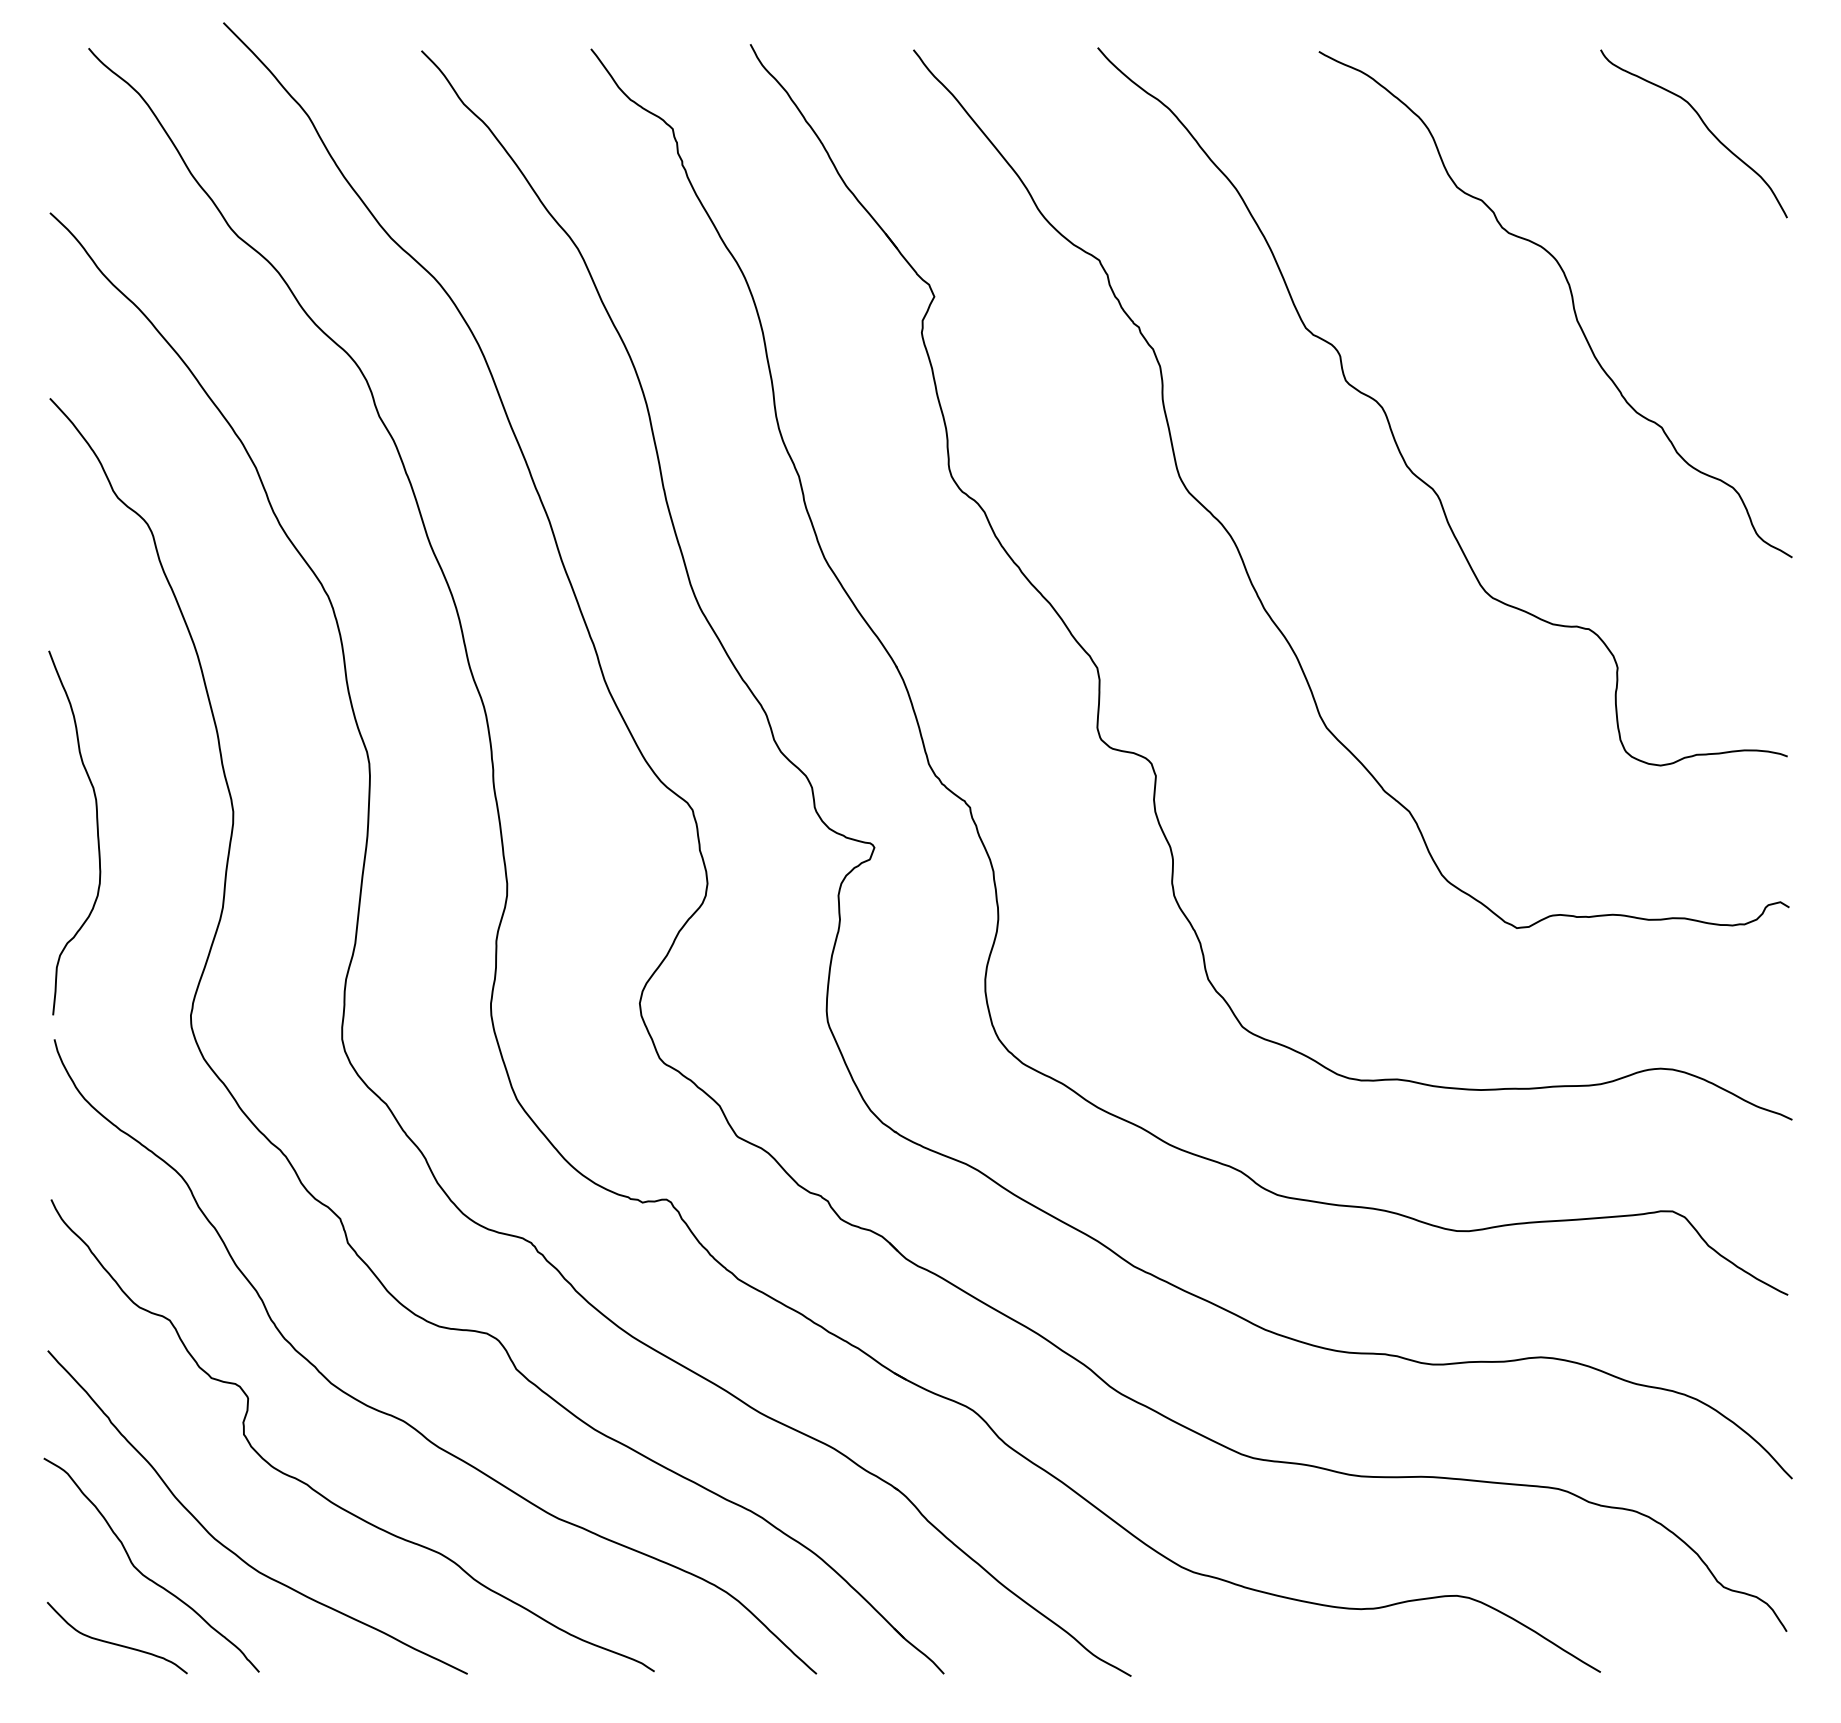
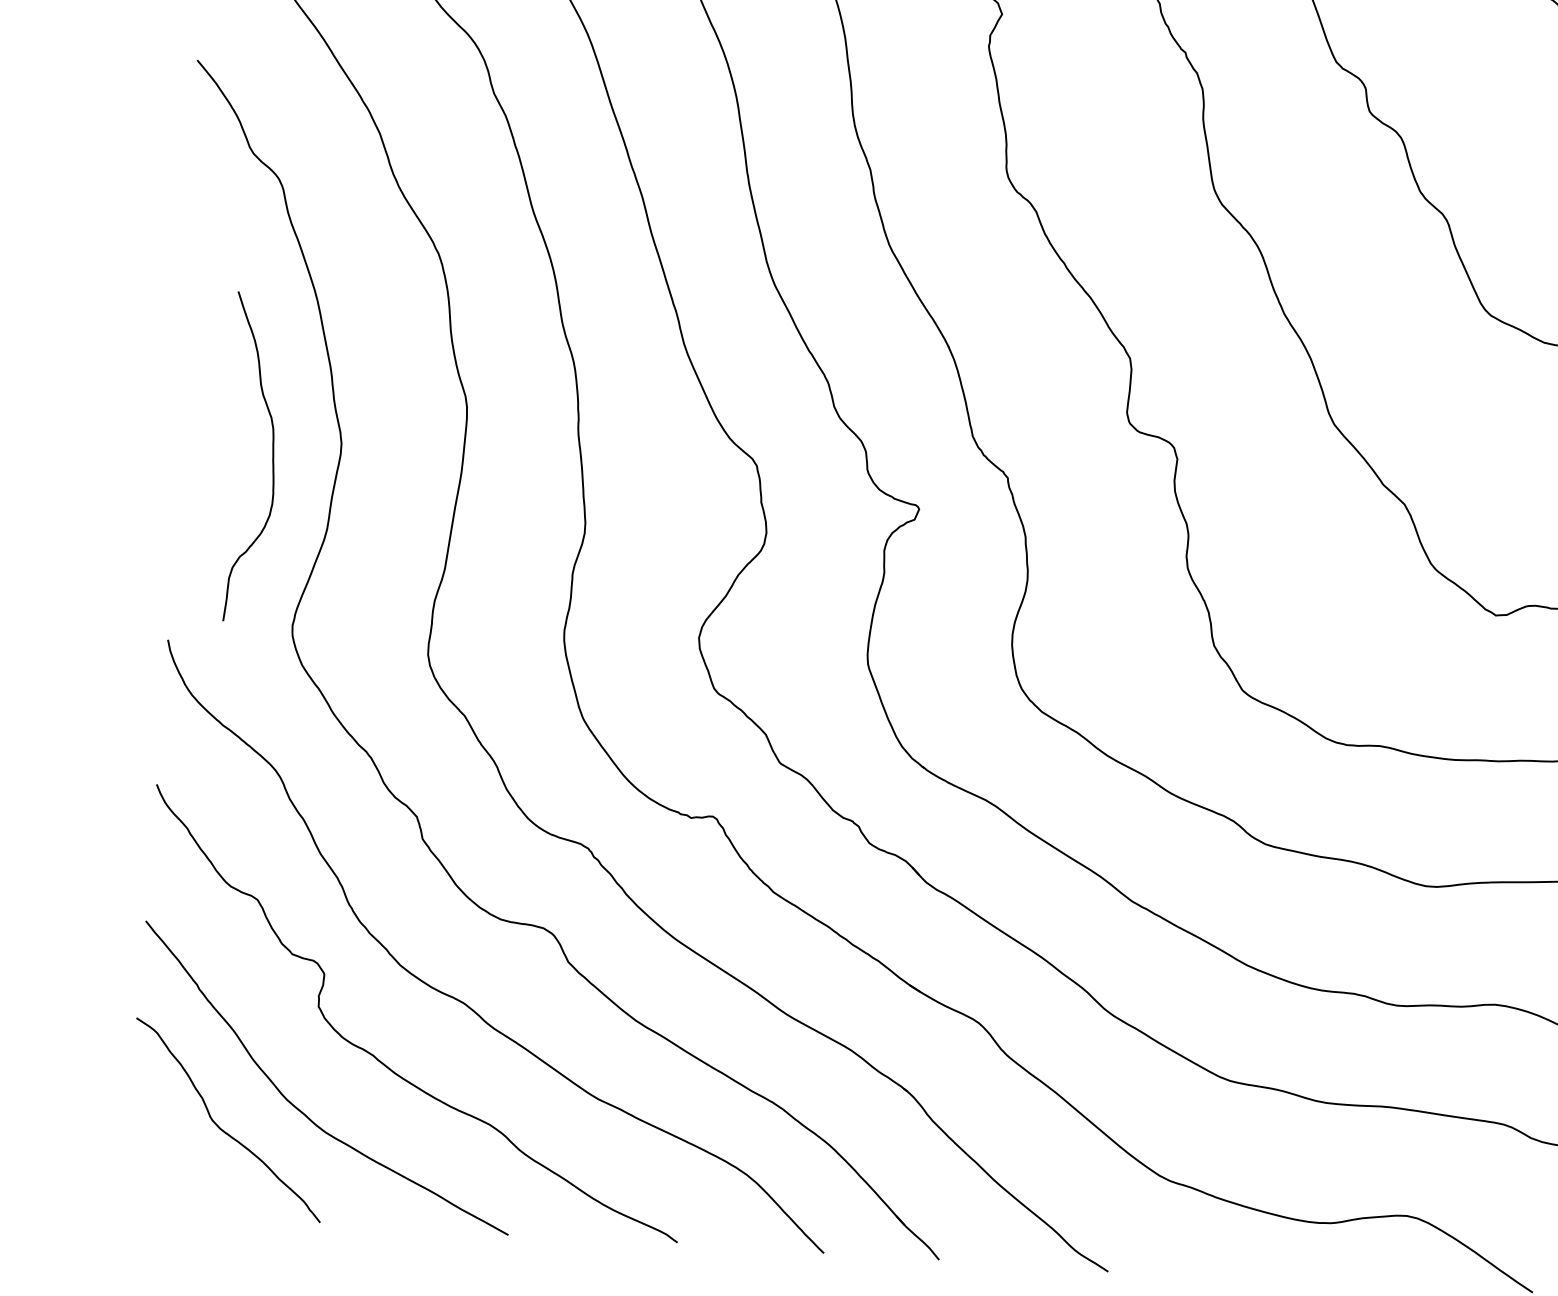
curve: (96, 828) -> (272, 454), moved
curve: (113, 1642) -> (189, 1188), removed

